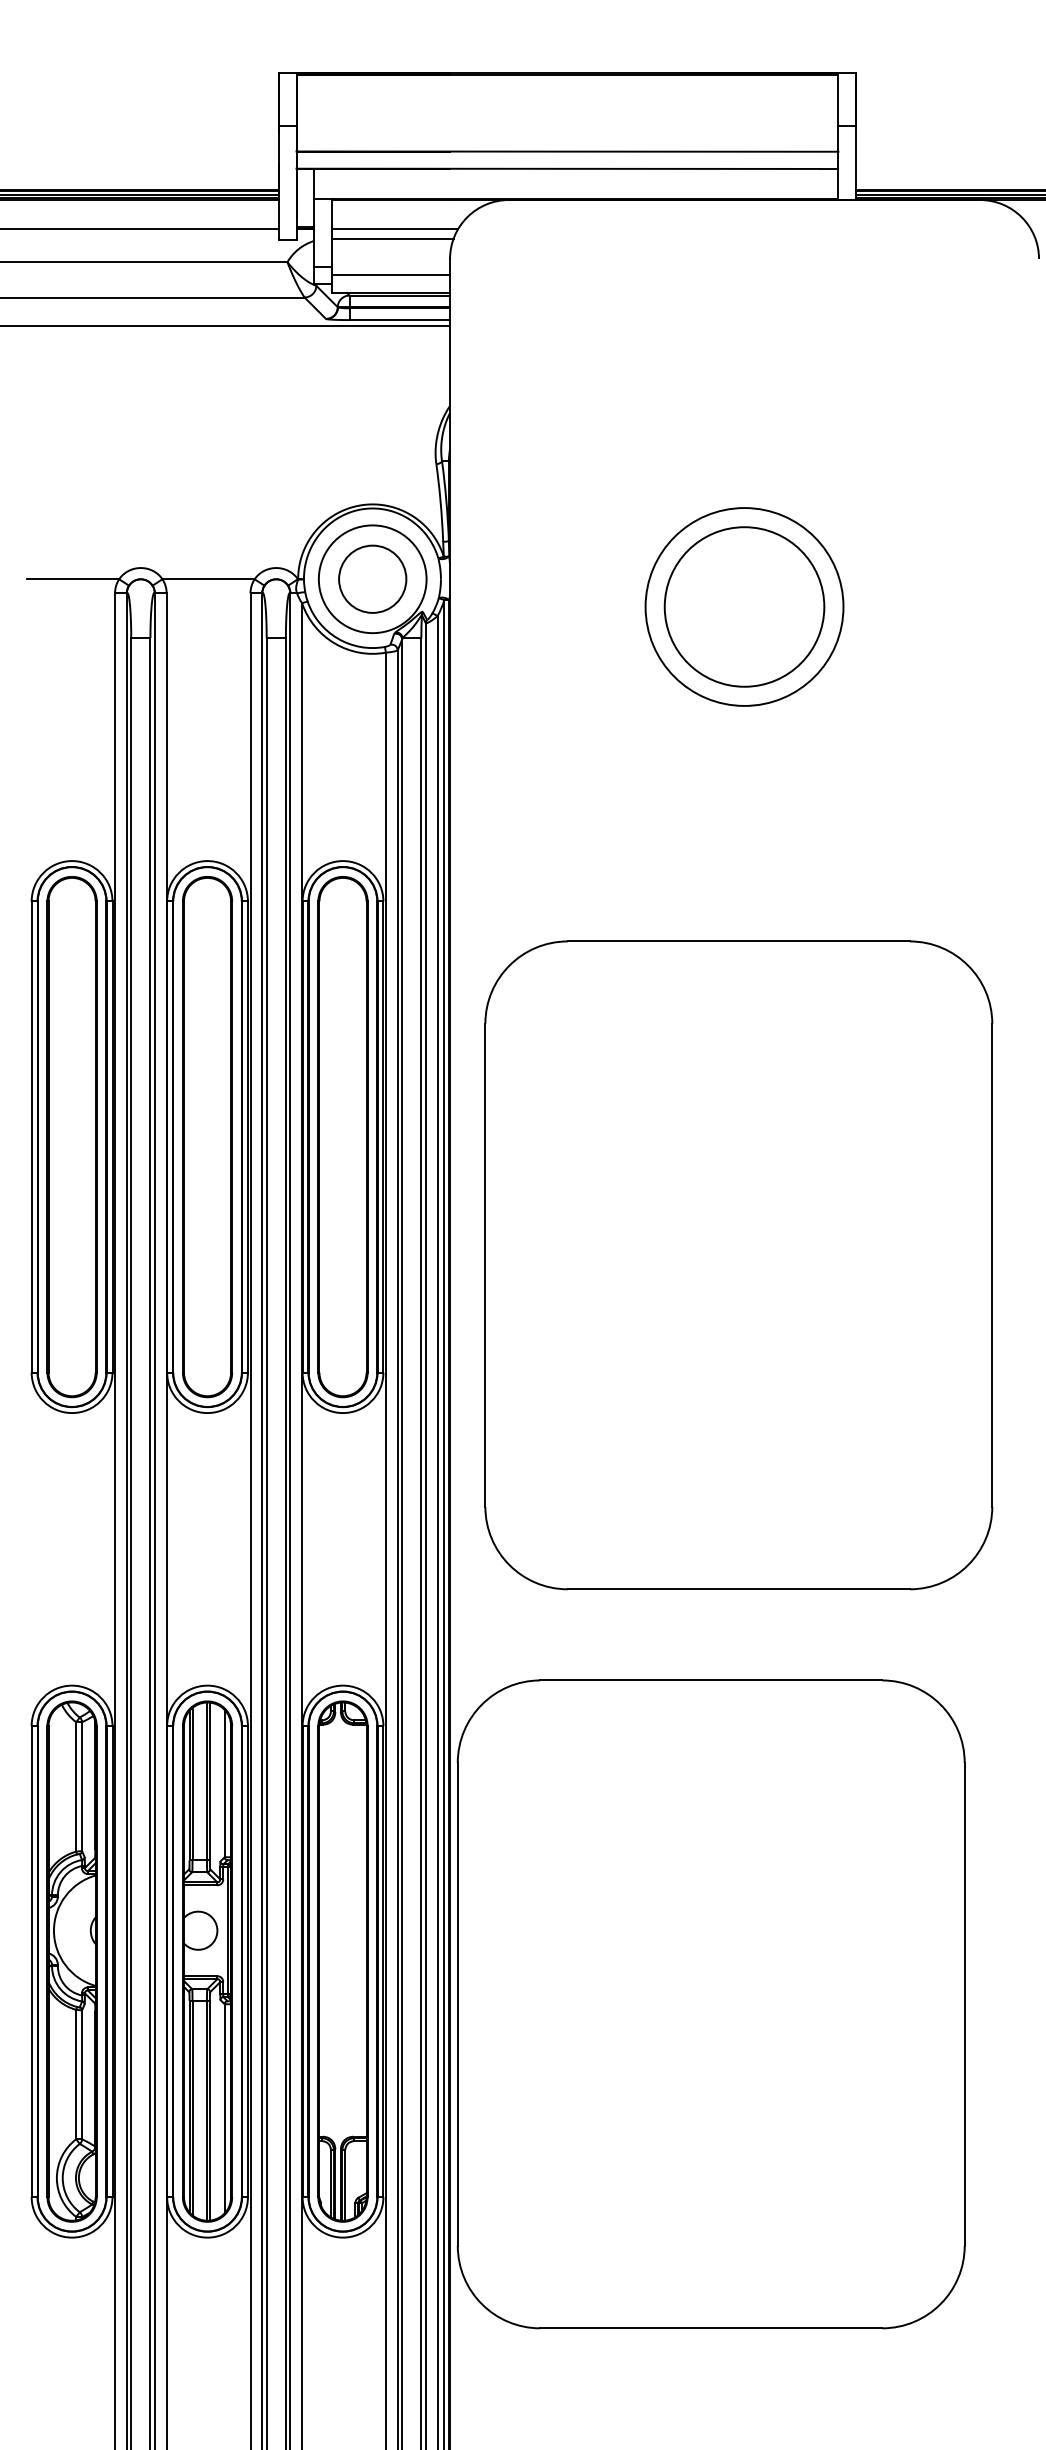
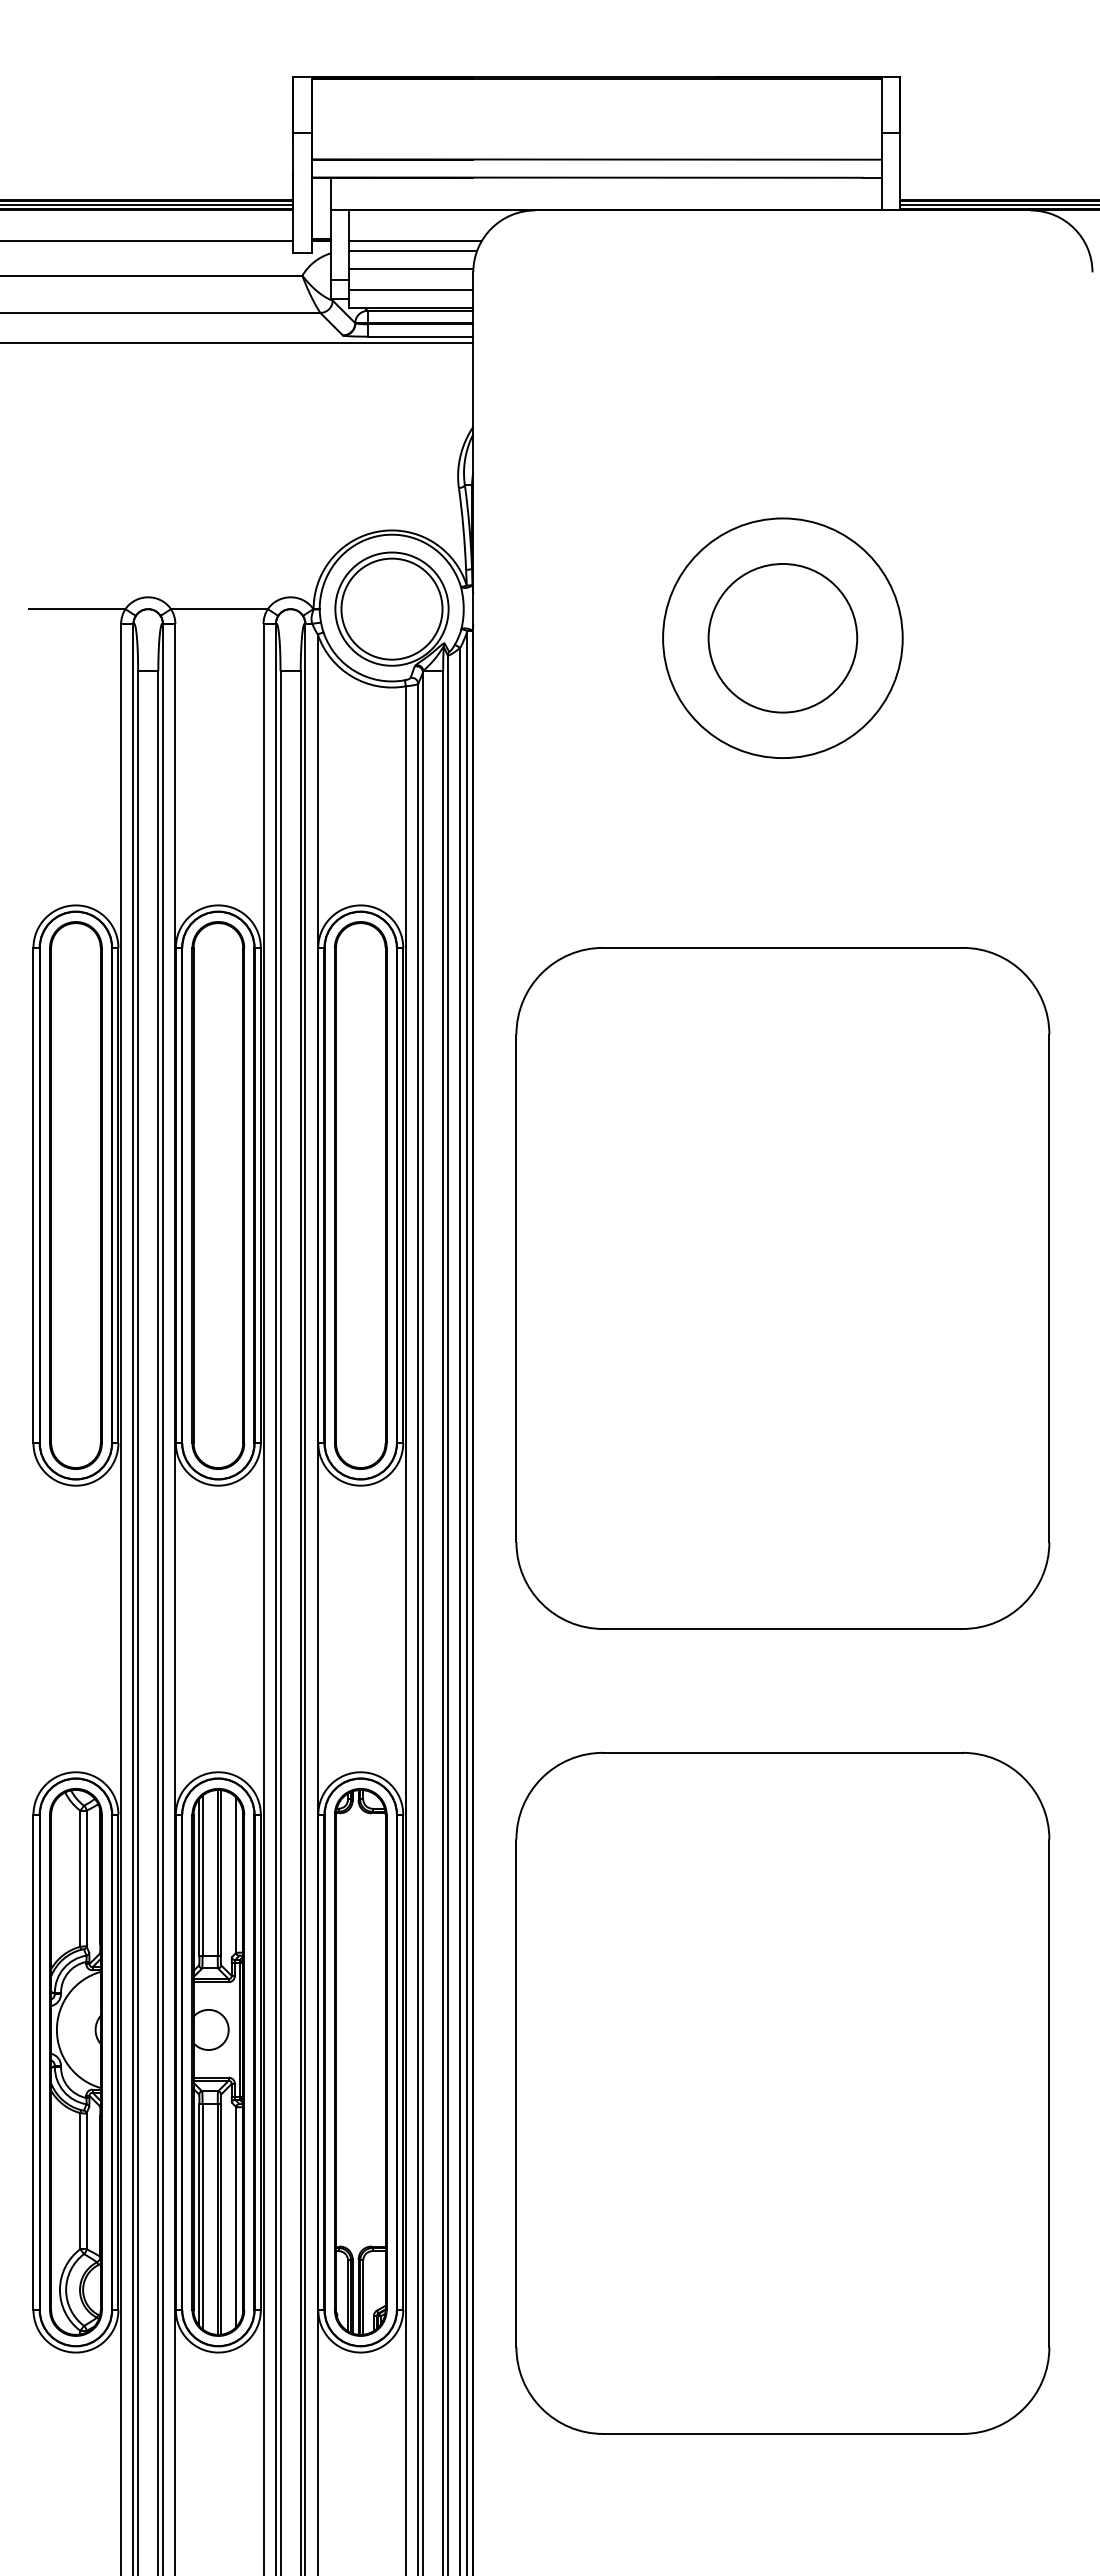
line: (391, 255) -> (411, 268), added
circle: (372, 578) -> (391, 608), size x1.43
circle: (744, 606) -> (782, 637), size x0.71
circle: (744, 607) -> (782, 638), size x1.43
part: (738, 1265) -> (782, 1288), moved
part: (710, 2003) -> (782, 2092), moved

